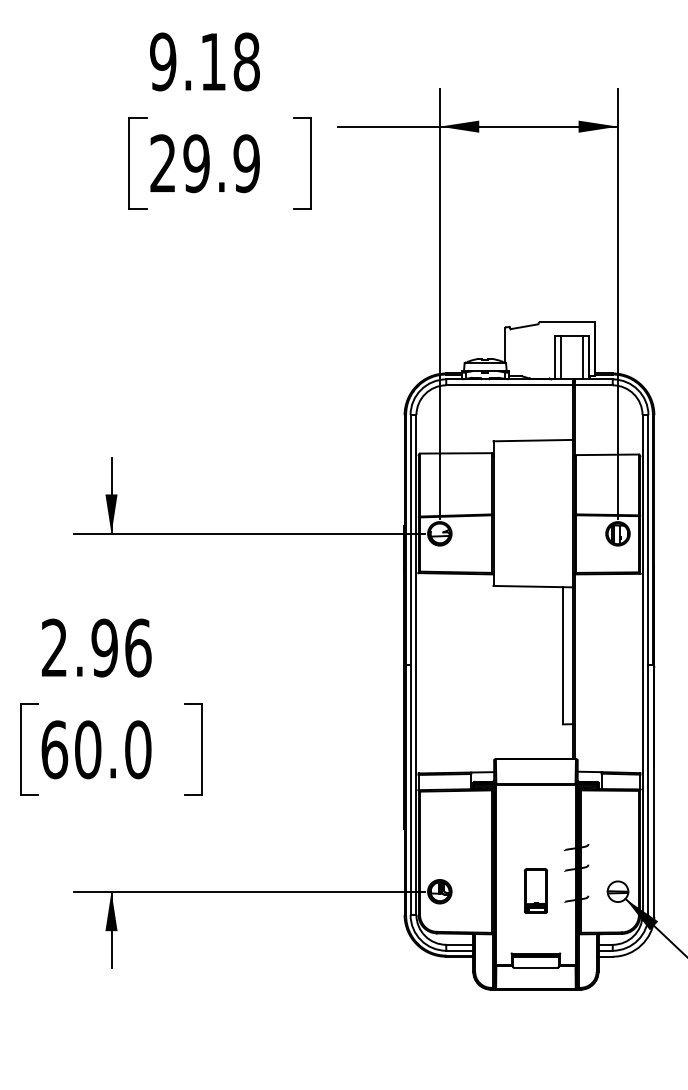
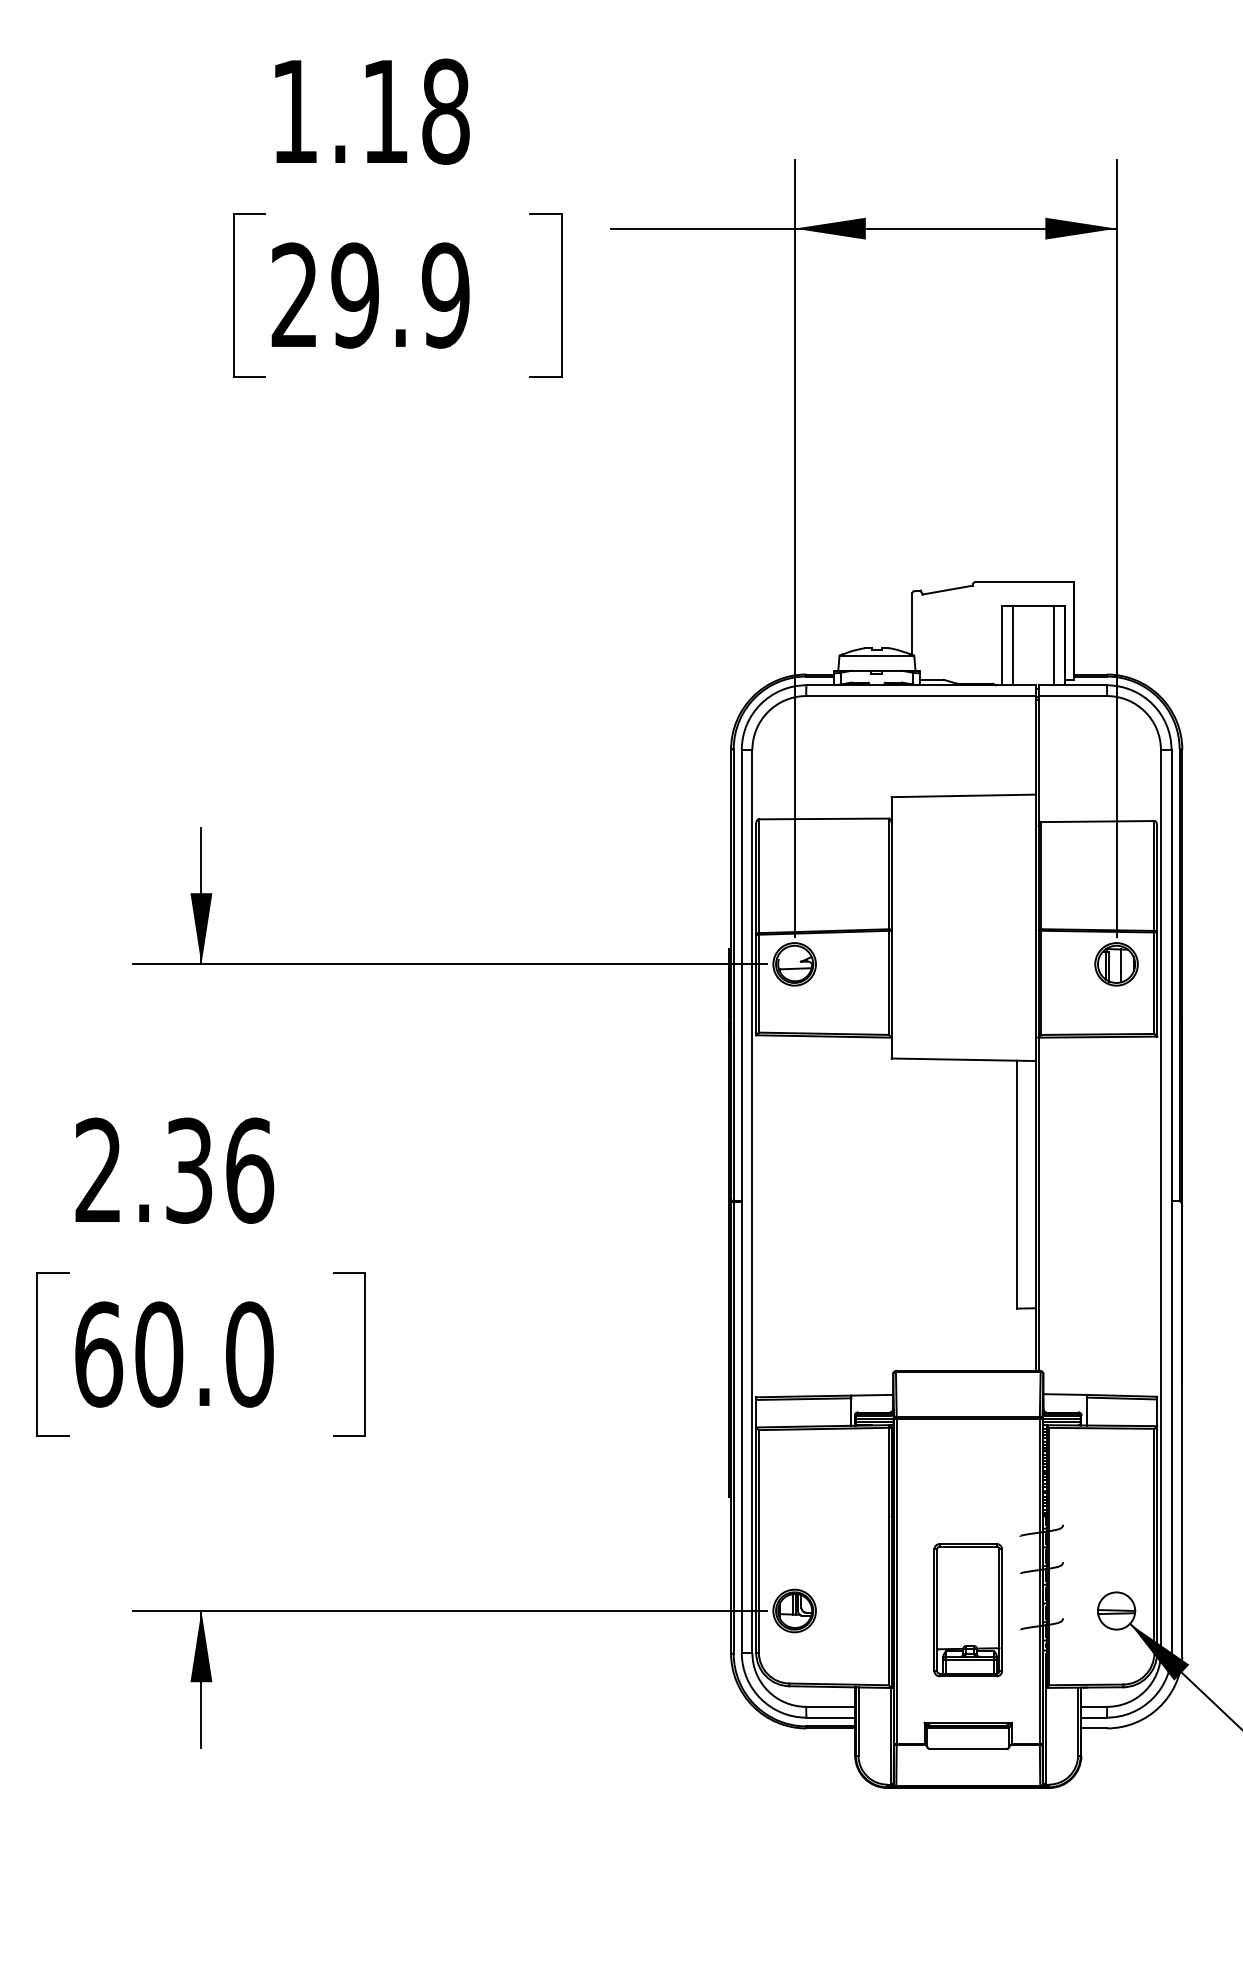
text: (163, 61) -> (295, 110), 9.18 -> 1.18
text: (104, 647) -> (188, 1169), 2.96 -> 2.36
part: (535, 890) -> (967, 1608), size x1.67

